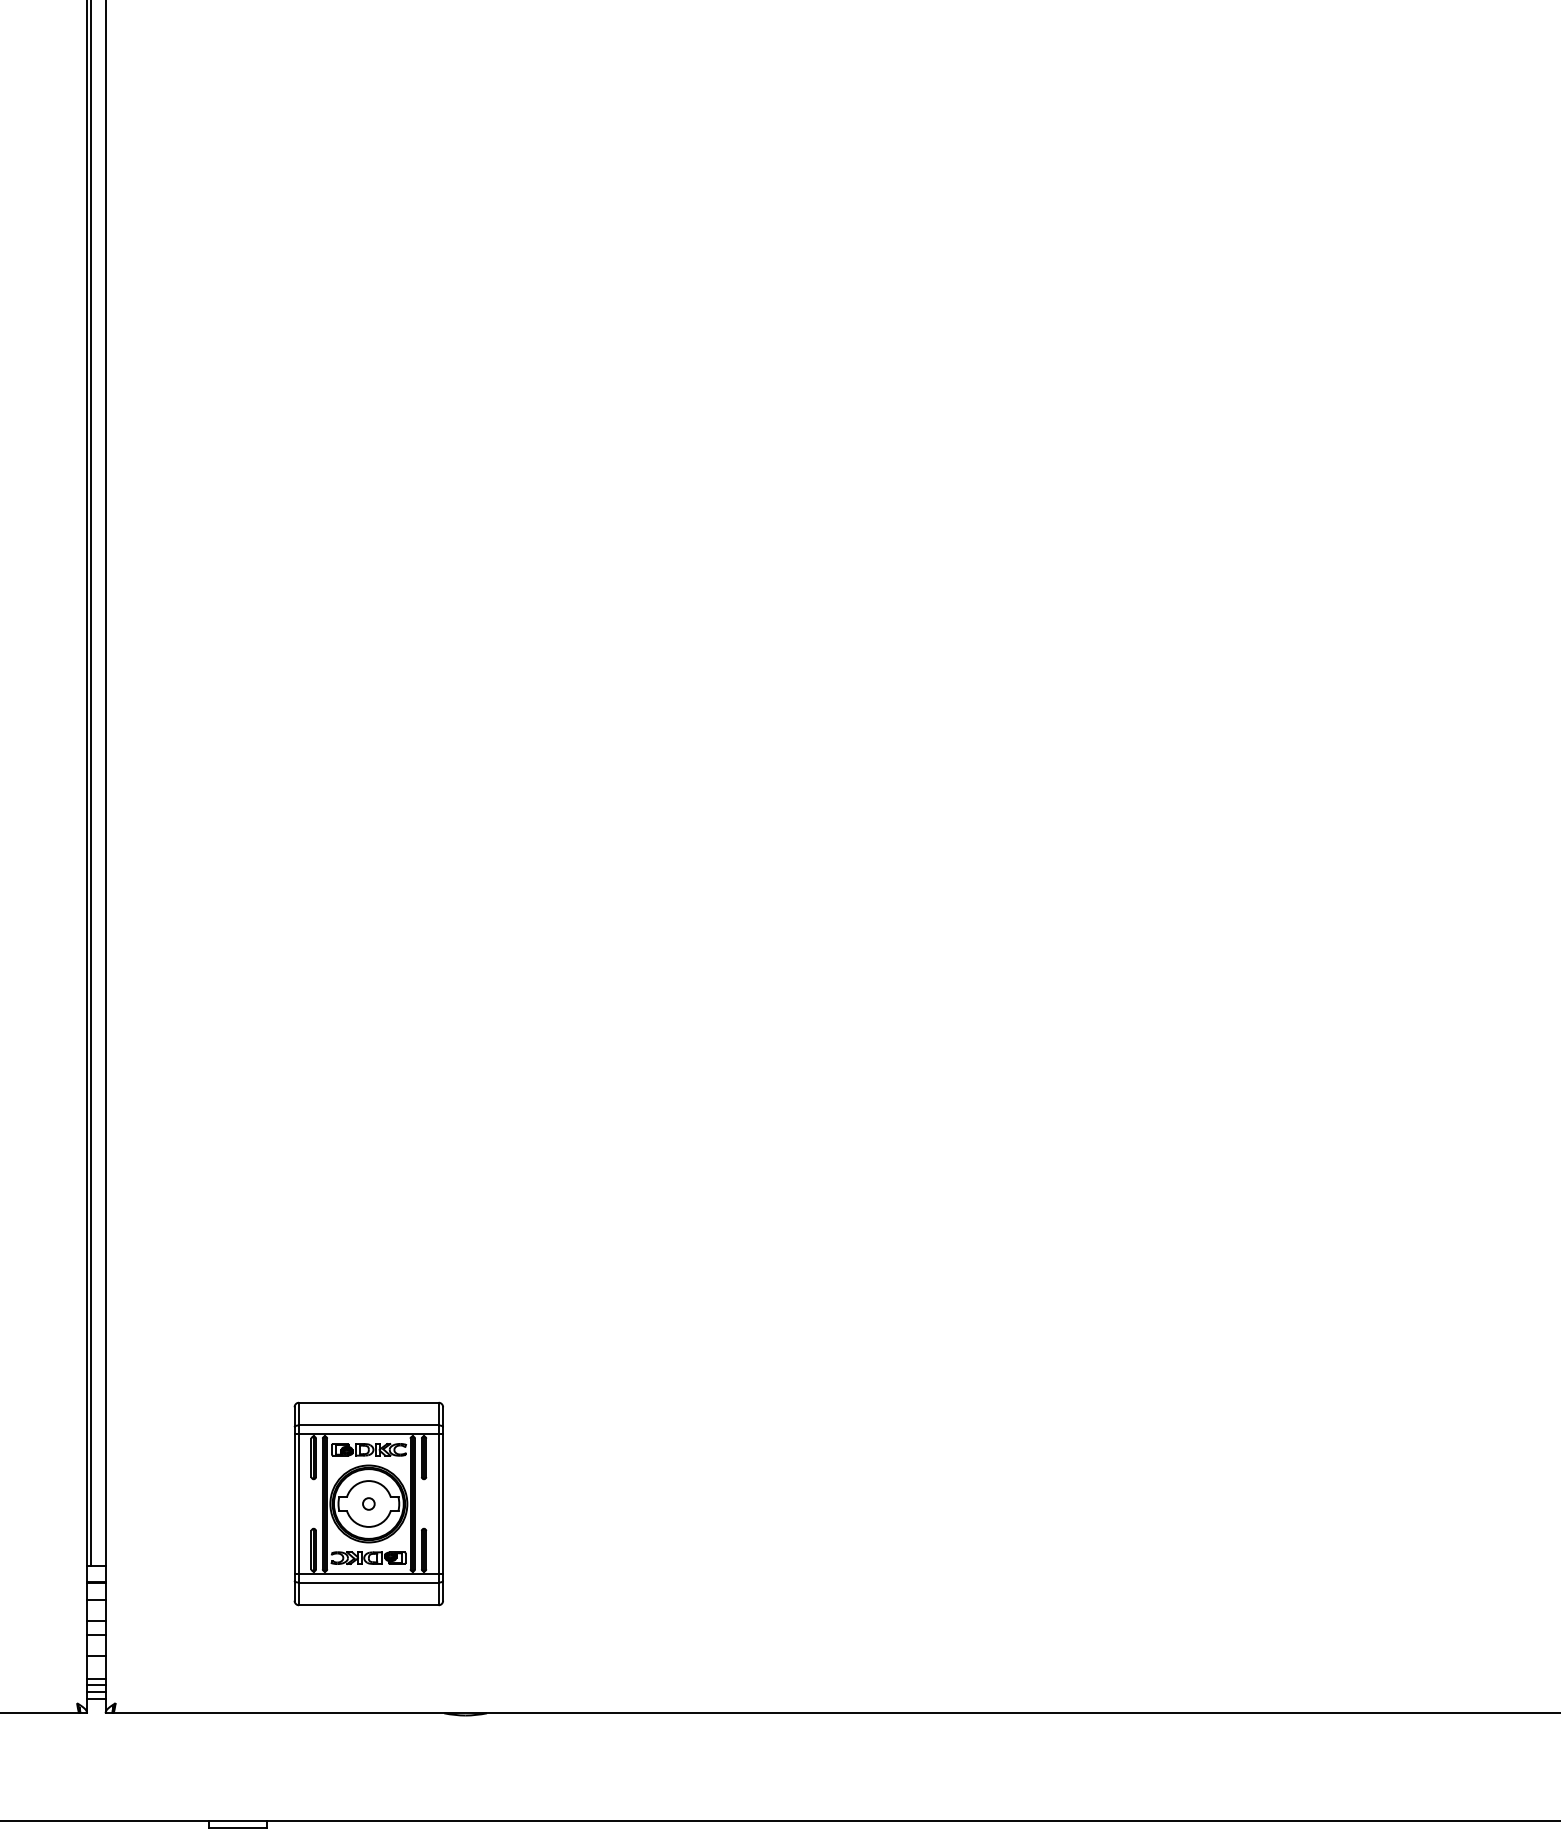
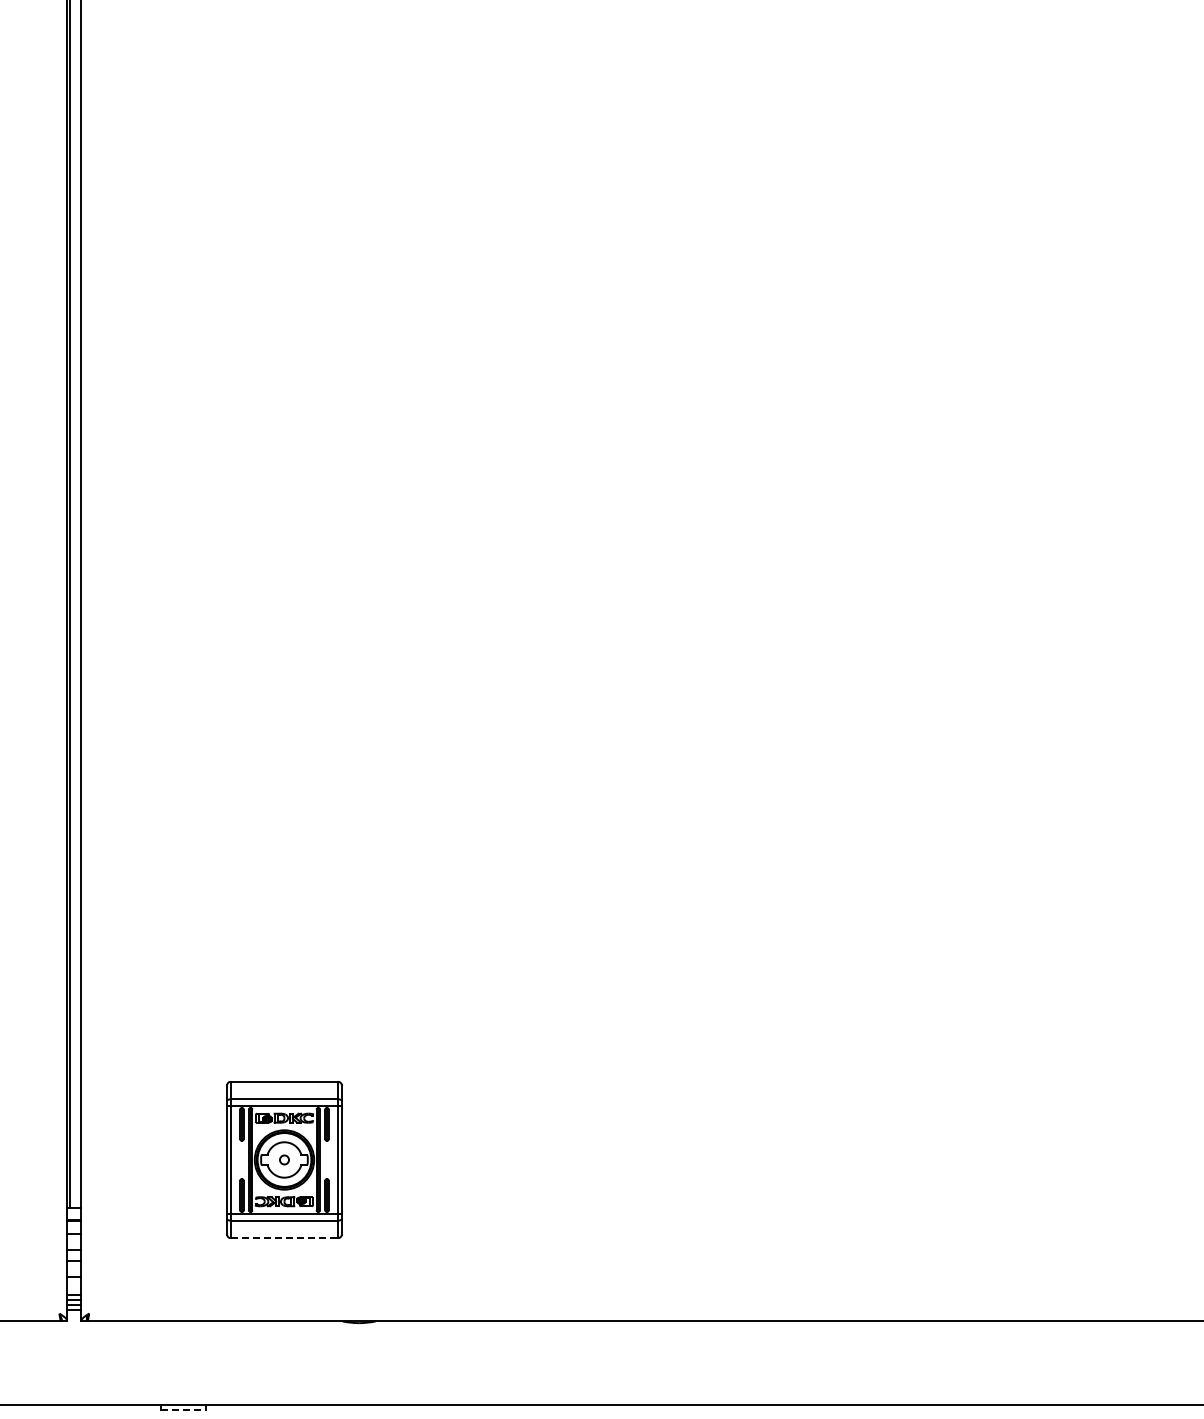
line: (368, 1605) -> (284, 1238), solid -> dashed
line: (237, 1827) -> (183, 1409), solid -> dashed

